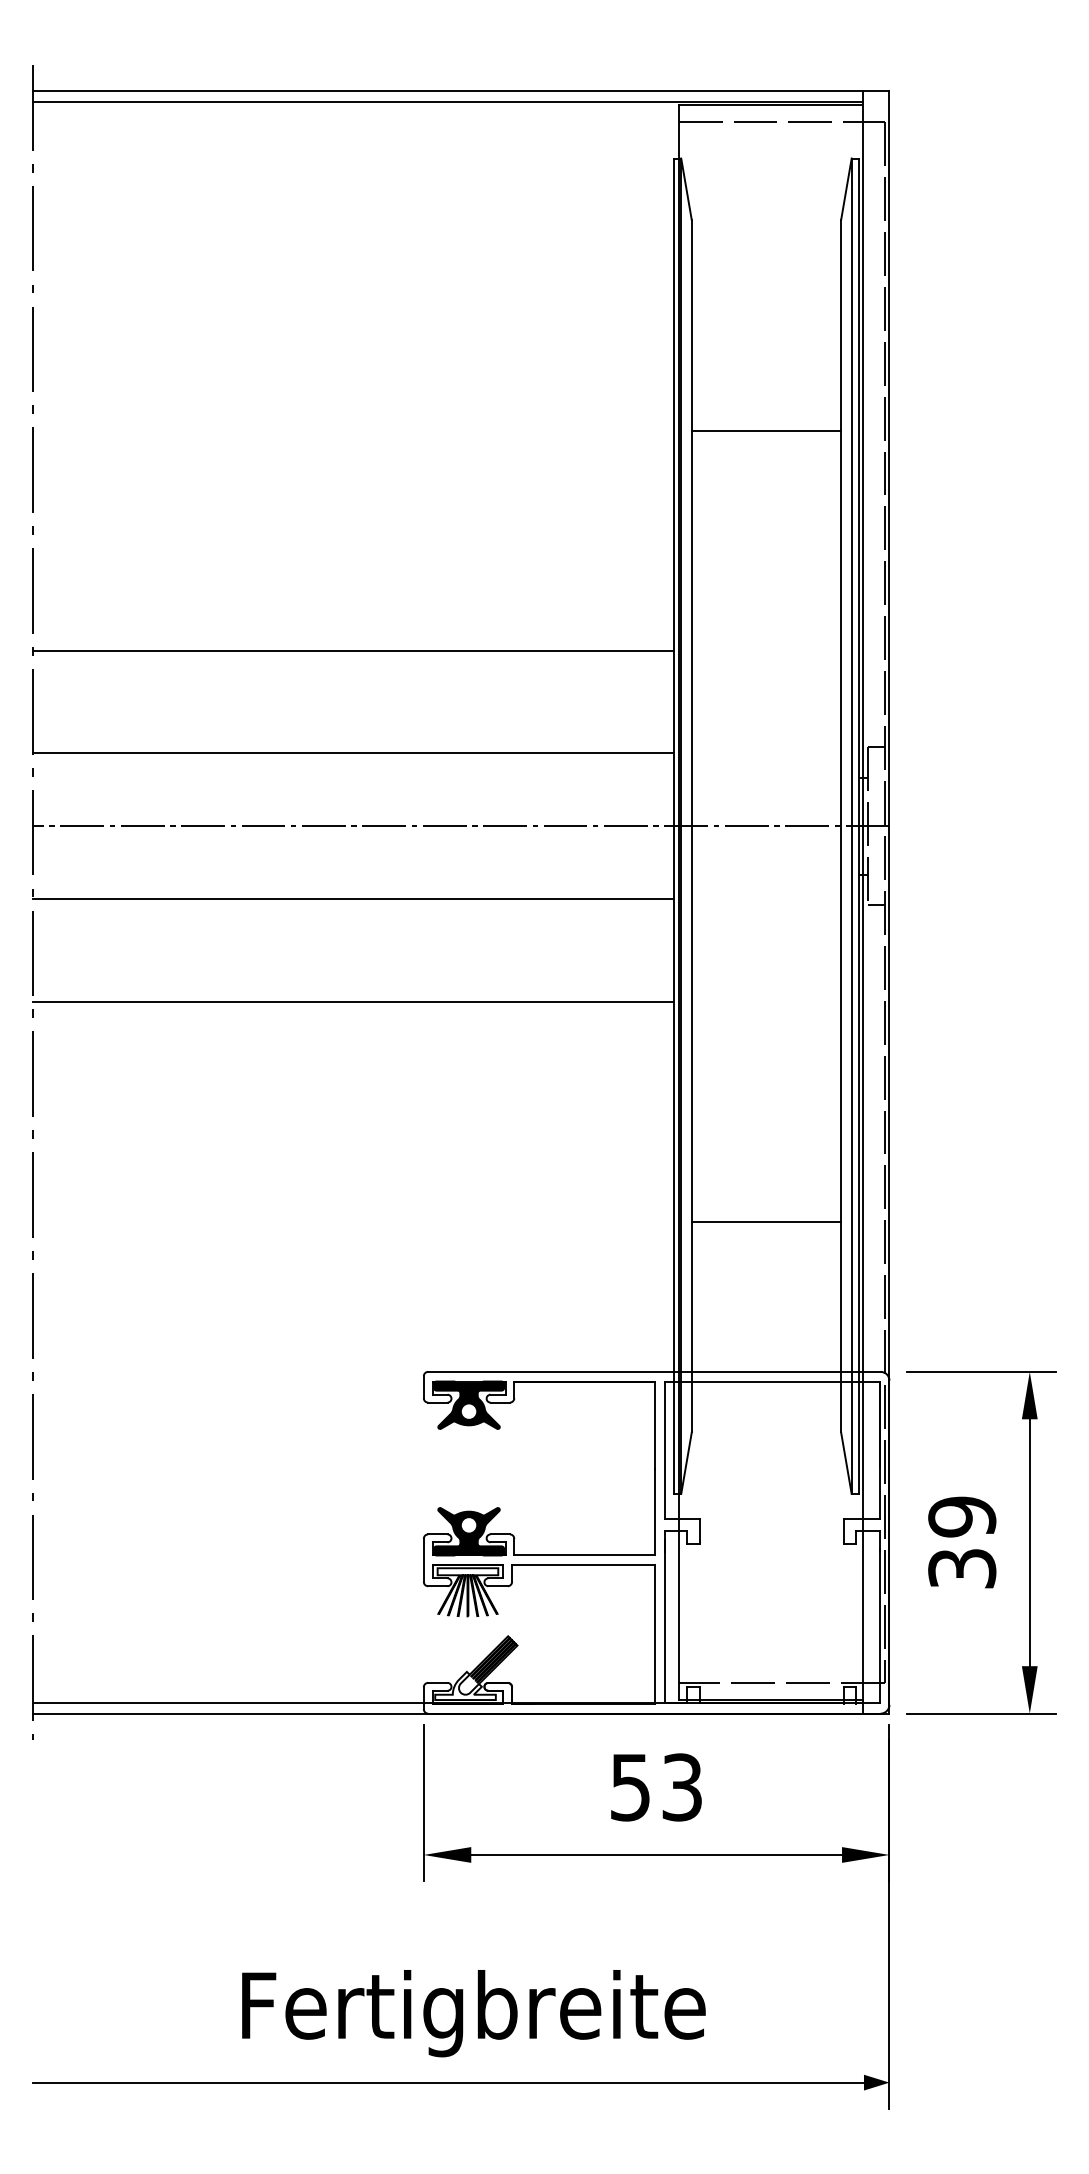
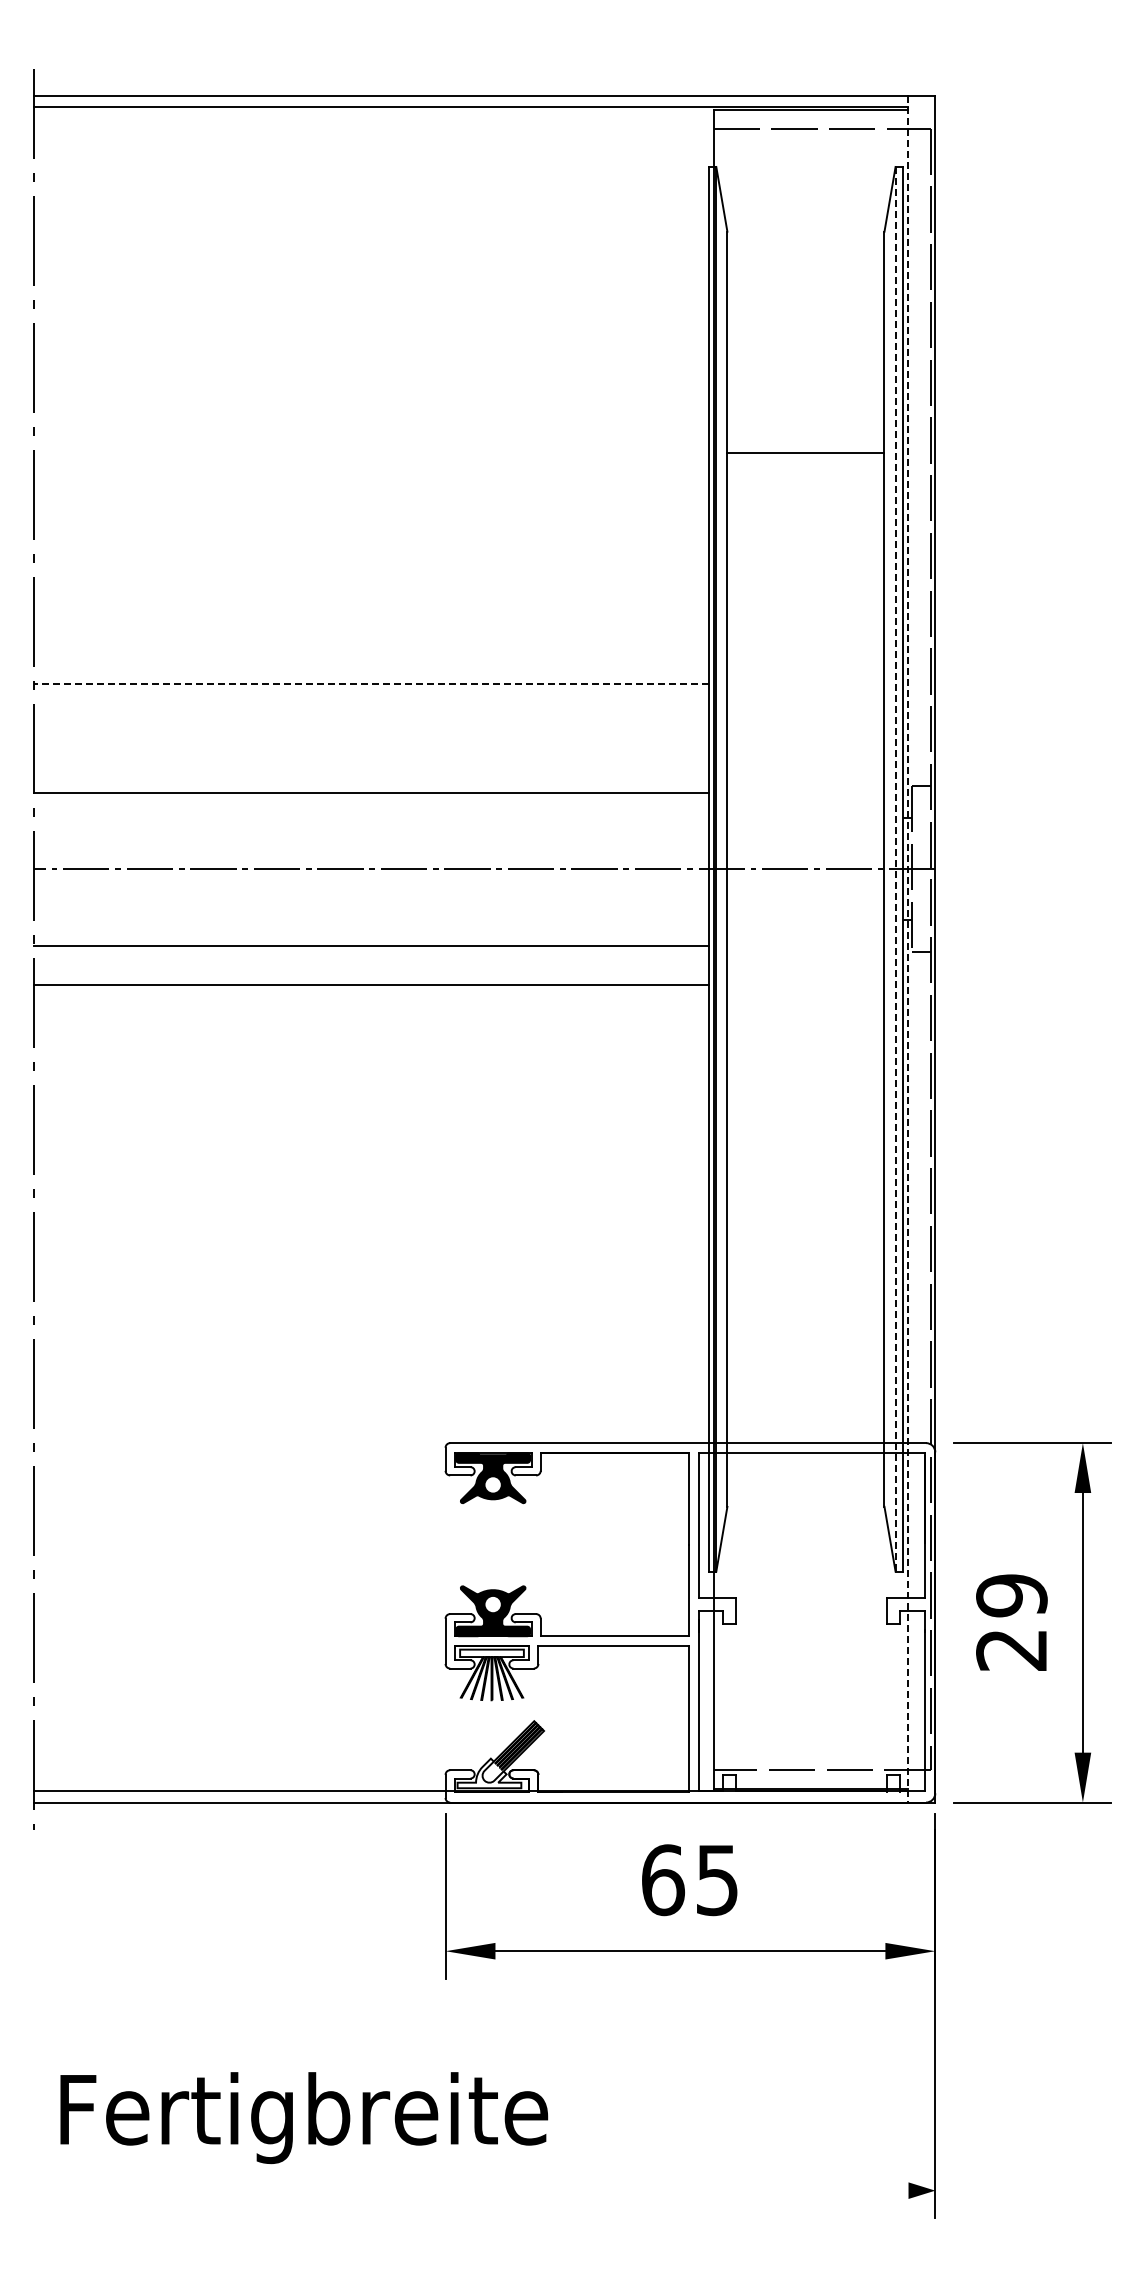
line: (353, 650) -> (371, 684), solid -> dashed
line: (851, 826) -> (895, 869), solid -> dashed
line: (863, 902) -> (907, 949), solid -> dashed
line: (353, 1002) -> (371, 985), moved
line: (766, 1222) -> (805, 1285), removed
text: (961, 1568) -> (1011, 1649), 39 -> 29
text: (655, 1787) -> (689, 1880), 53 -> 65
text: (474, 2014) -> (304, 2118), moved
line: (448, 2082) -> (471, 2190), removed

